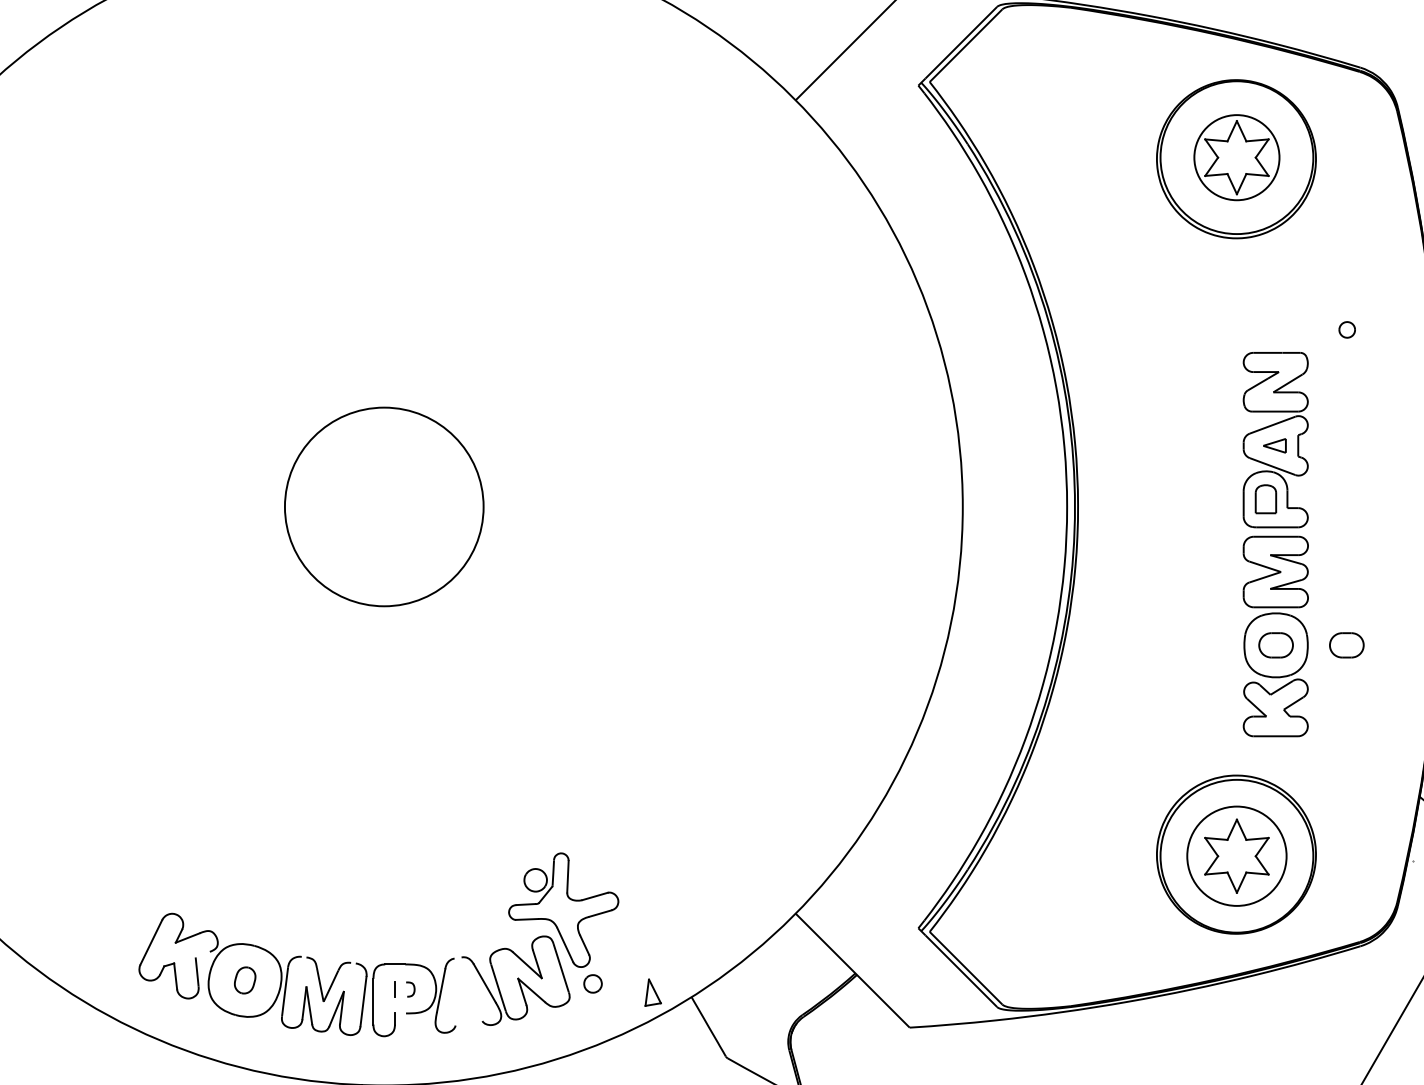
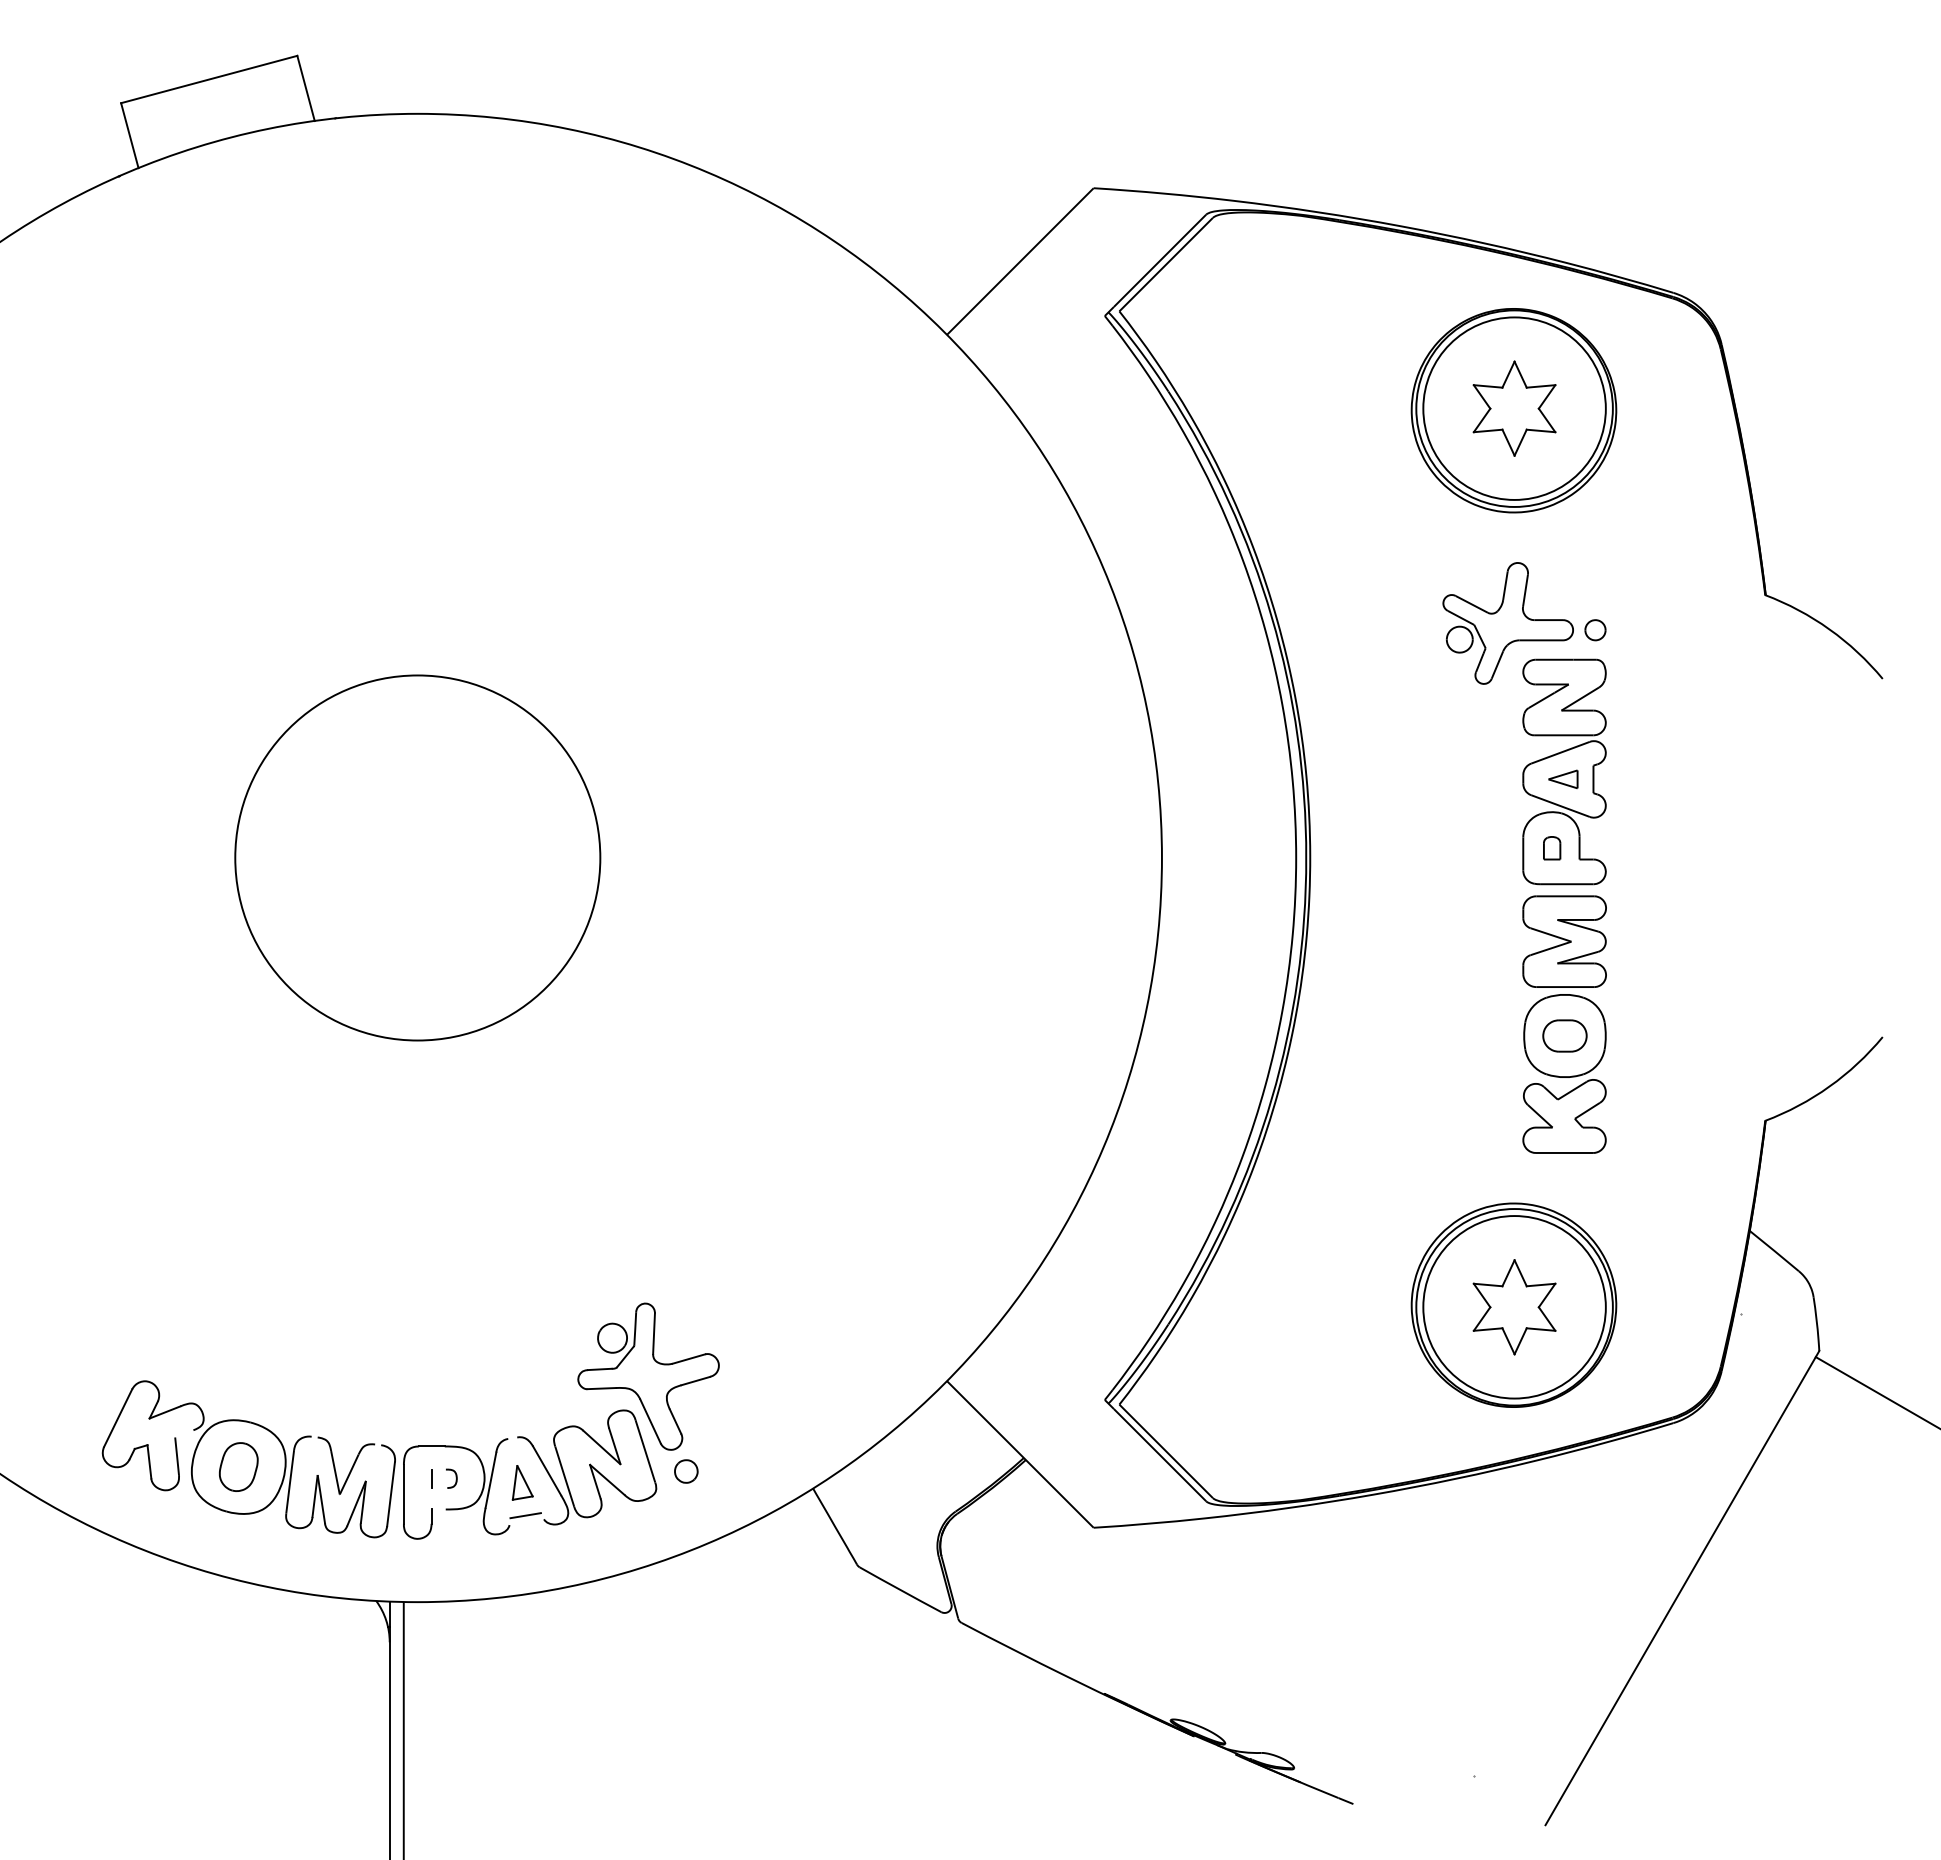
circle: (1236, 157) -> (1514, 408), size x1.67
part: (1231, 324) -> (1507, 623), added
part: (1347, 330) -> (1595, 630), moved
part: (1266, 499) -> (1552, 848), size x0.62
circle: (384, 506) -> (417, 857), size x1.43
part: (1346, 644) -> (1655, 1035), removed
circle: (1236, 856) -> (1514, 1307), size x1.43
part: (244, 980) -> (238, 1466), size x1.43
part: (653, 992) -> (522, 1482), moved
line: (468, 1018) -> (525, 1515), added

